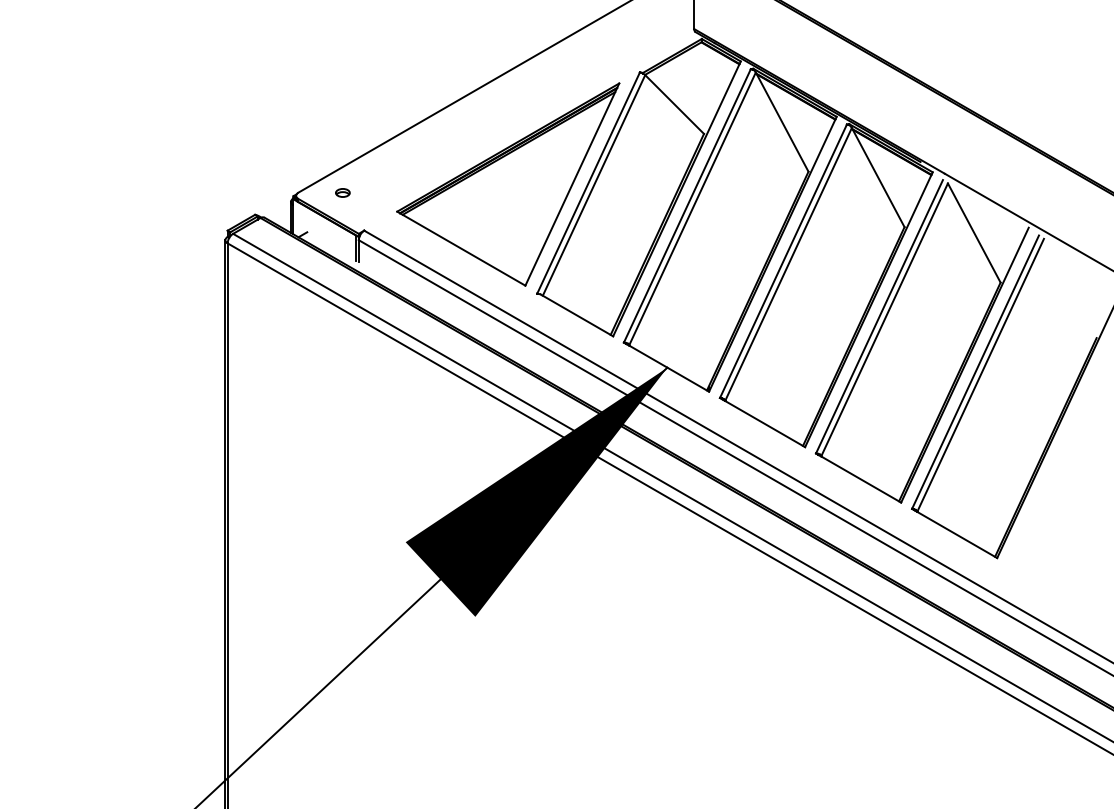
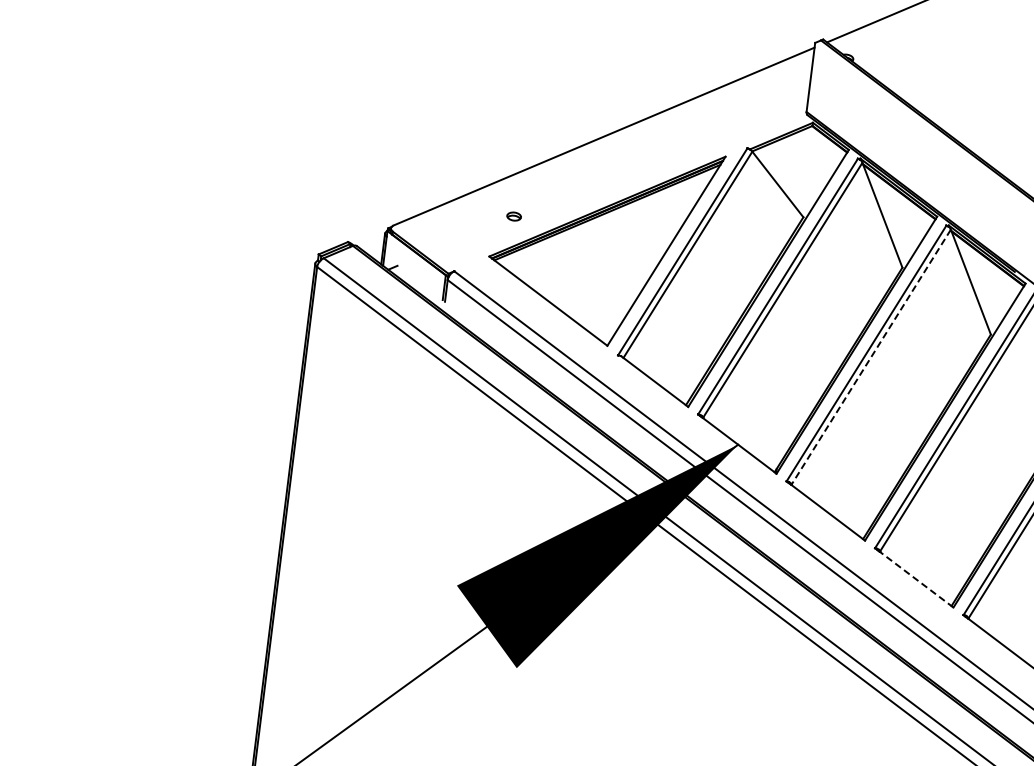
part: (342, 192) -> (513, 216), moved
line: (788, 264) -> (871, 357), solid -> dashed
line: (859, 478) -> (915, 578), solid -> dashed

